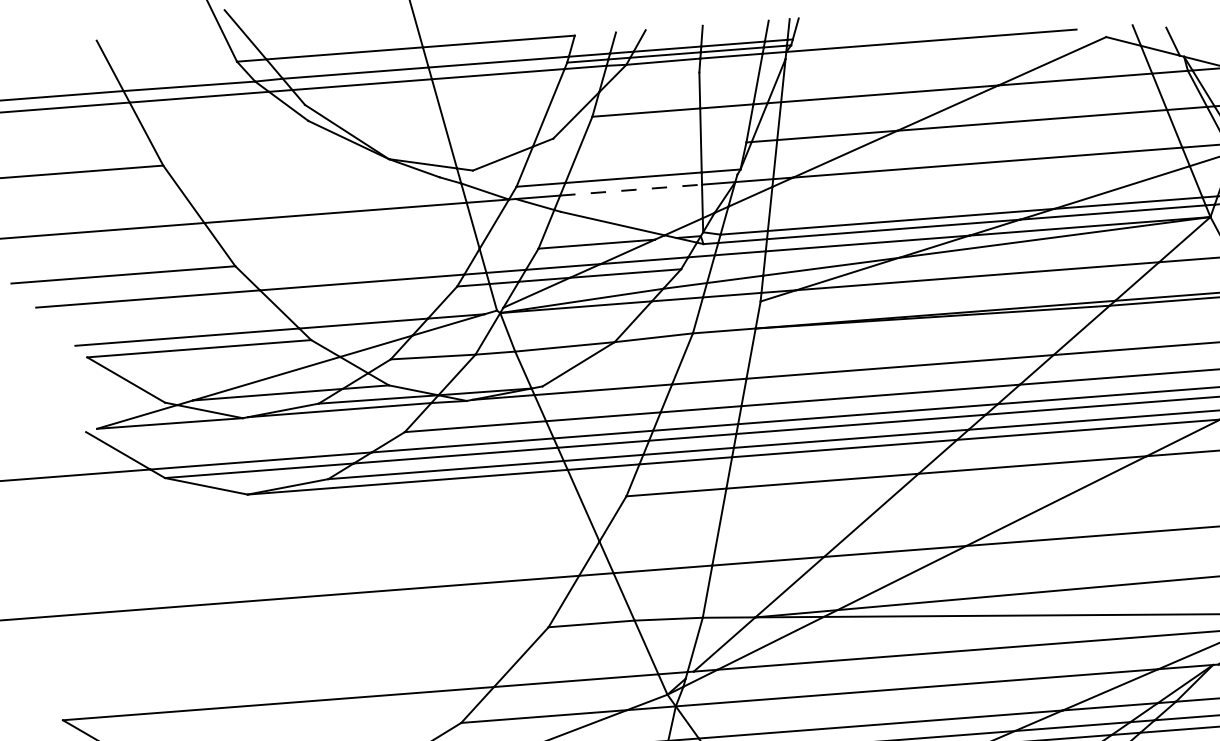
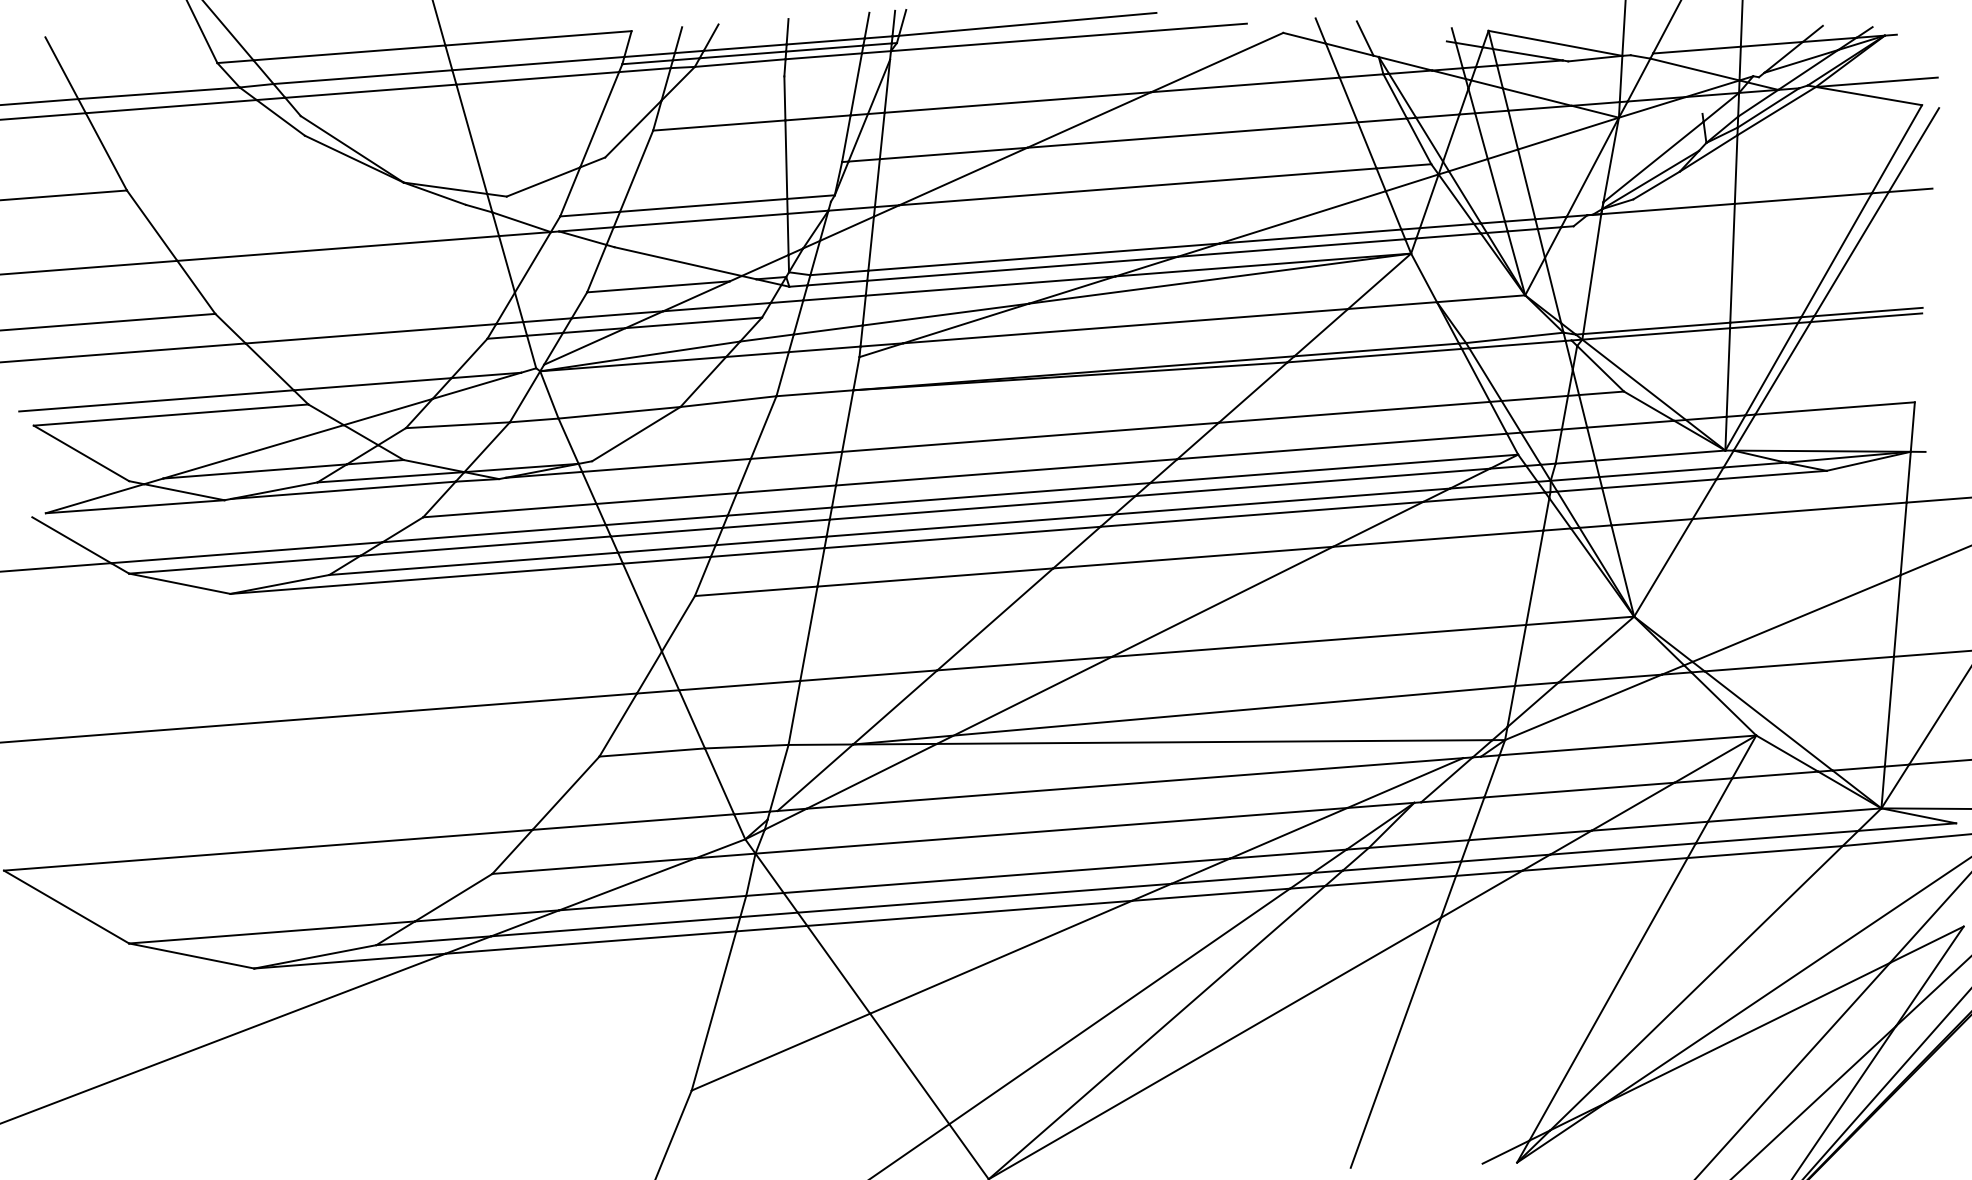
line: (897, 29) -> (1027, 23), added
line: (631, 190) -> (701, 220), dashed -> solid

